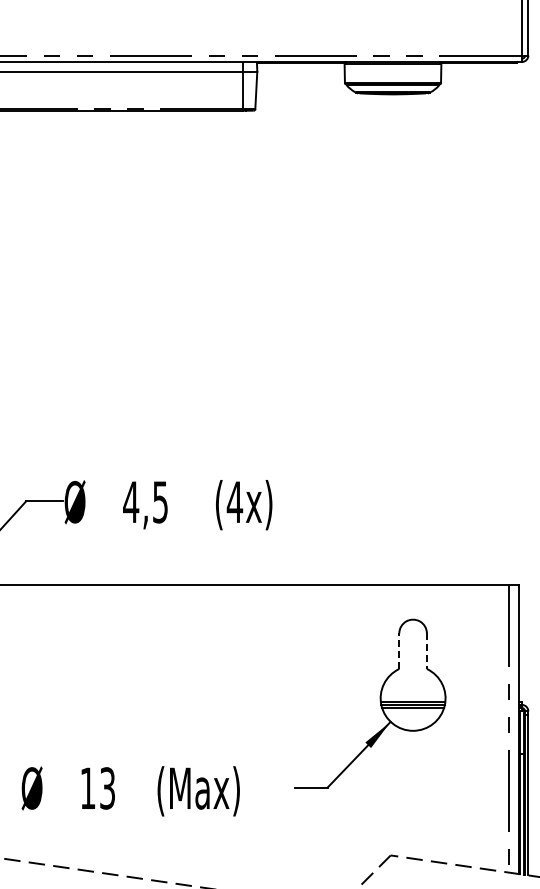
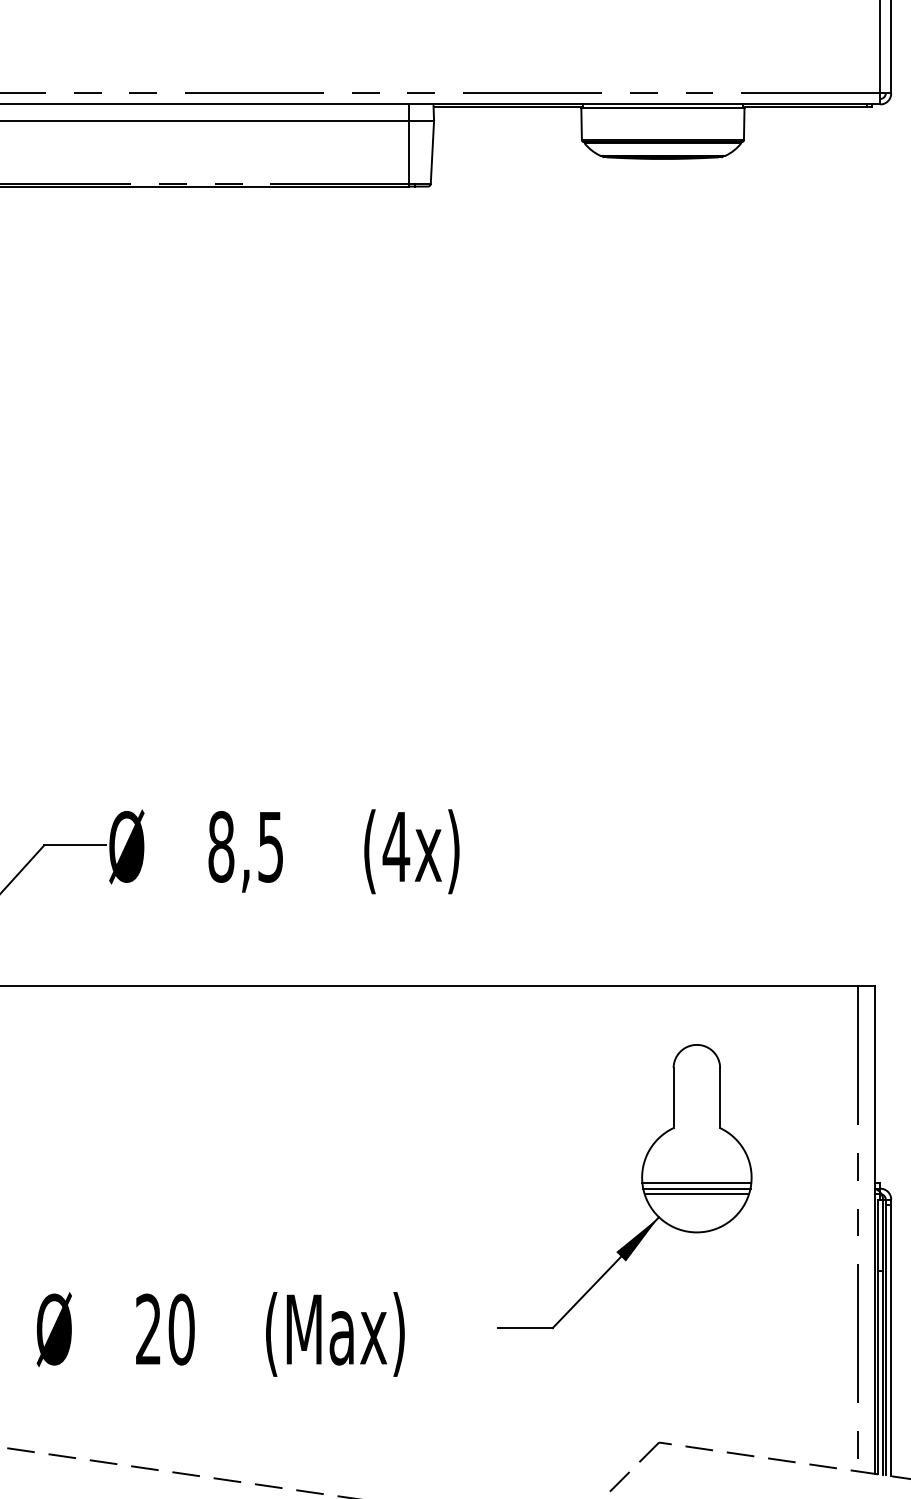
text: (131, 502) -> (221, 847), 4,5 -> 8,5
line: (399, 651) -> (673, 1098), dashed -> solid
line: (426, 651) -> (719, 1098), dashed -> solid
text: (97, 788) -> (164, 1329), 13 -> 20

